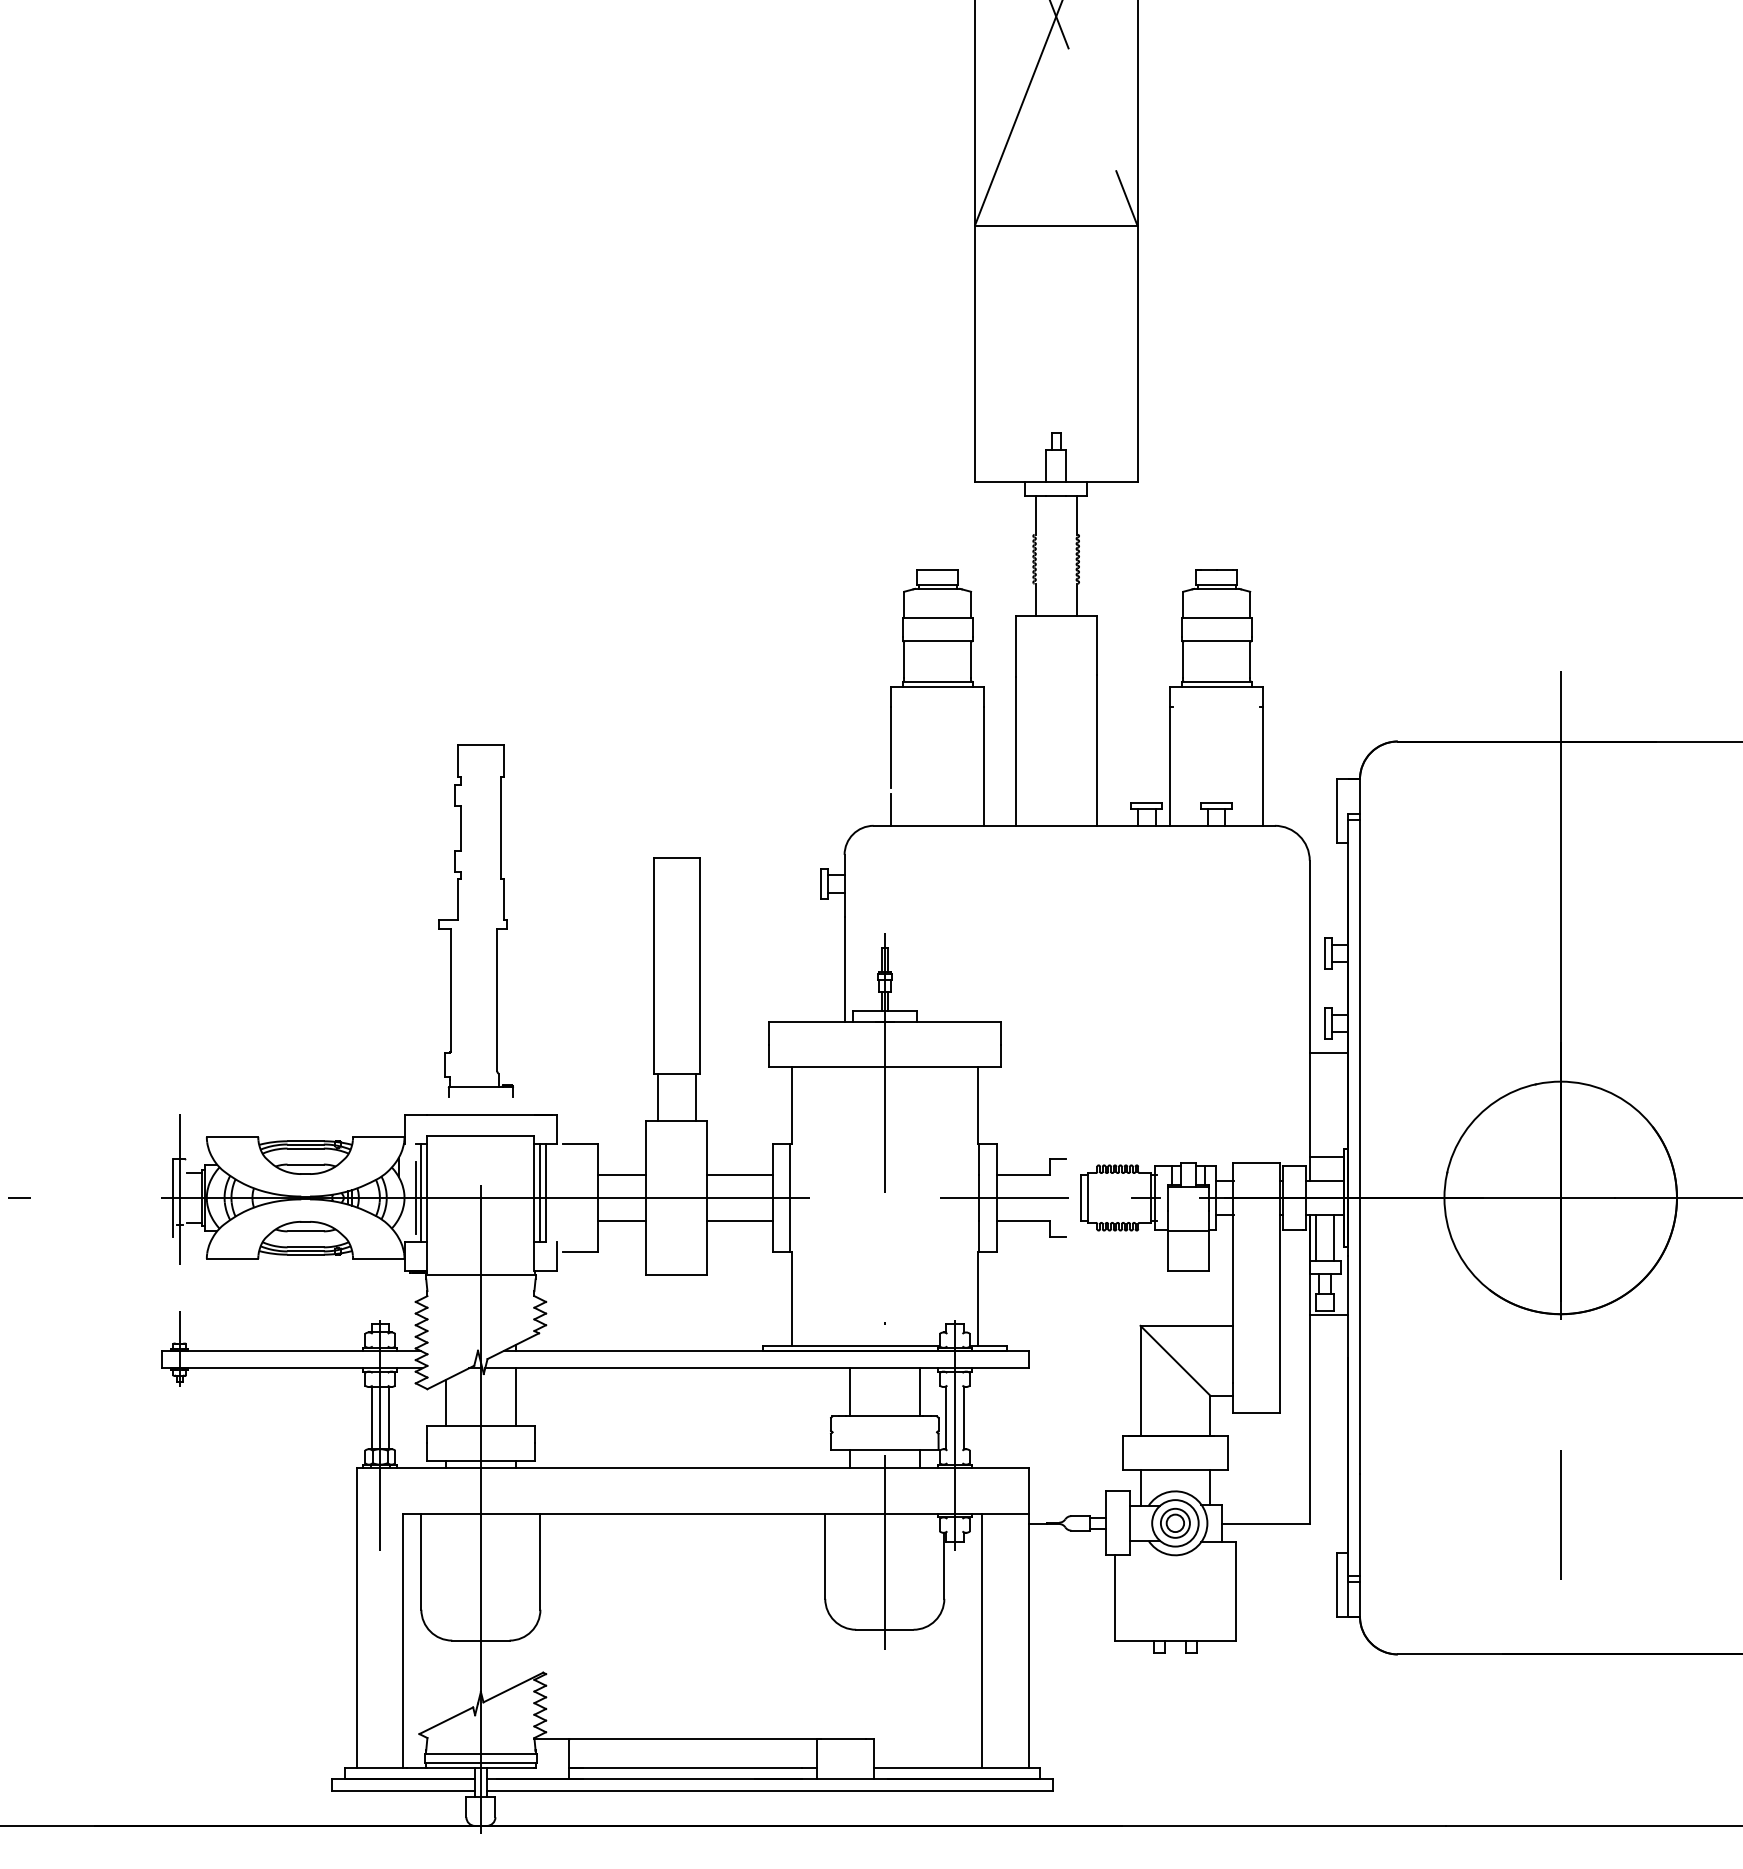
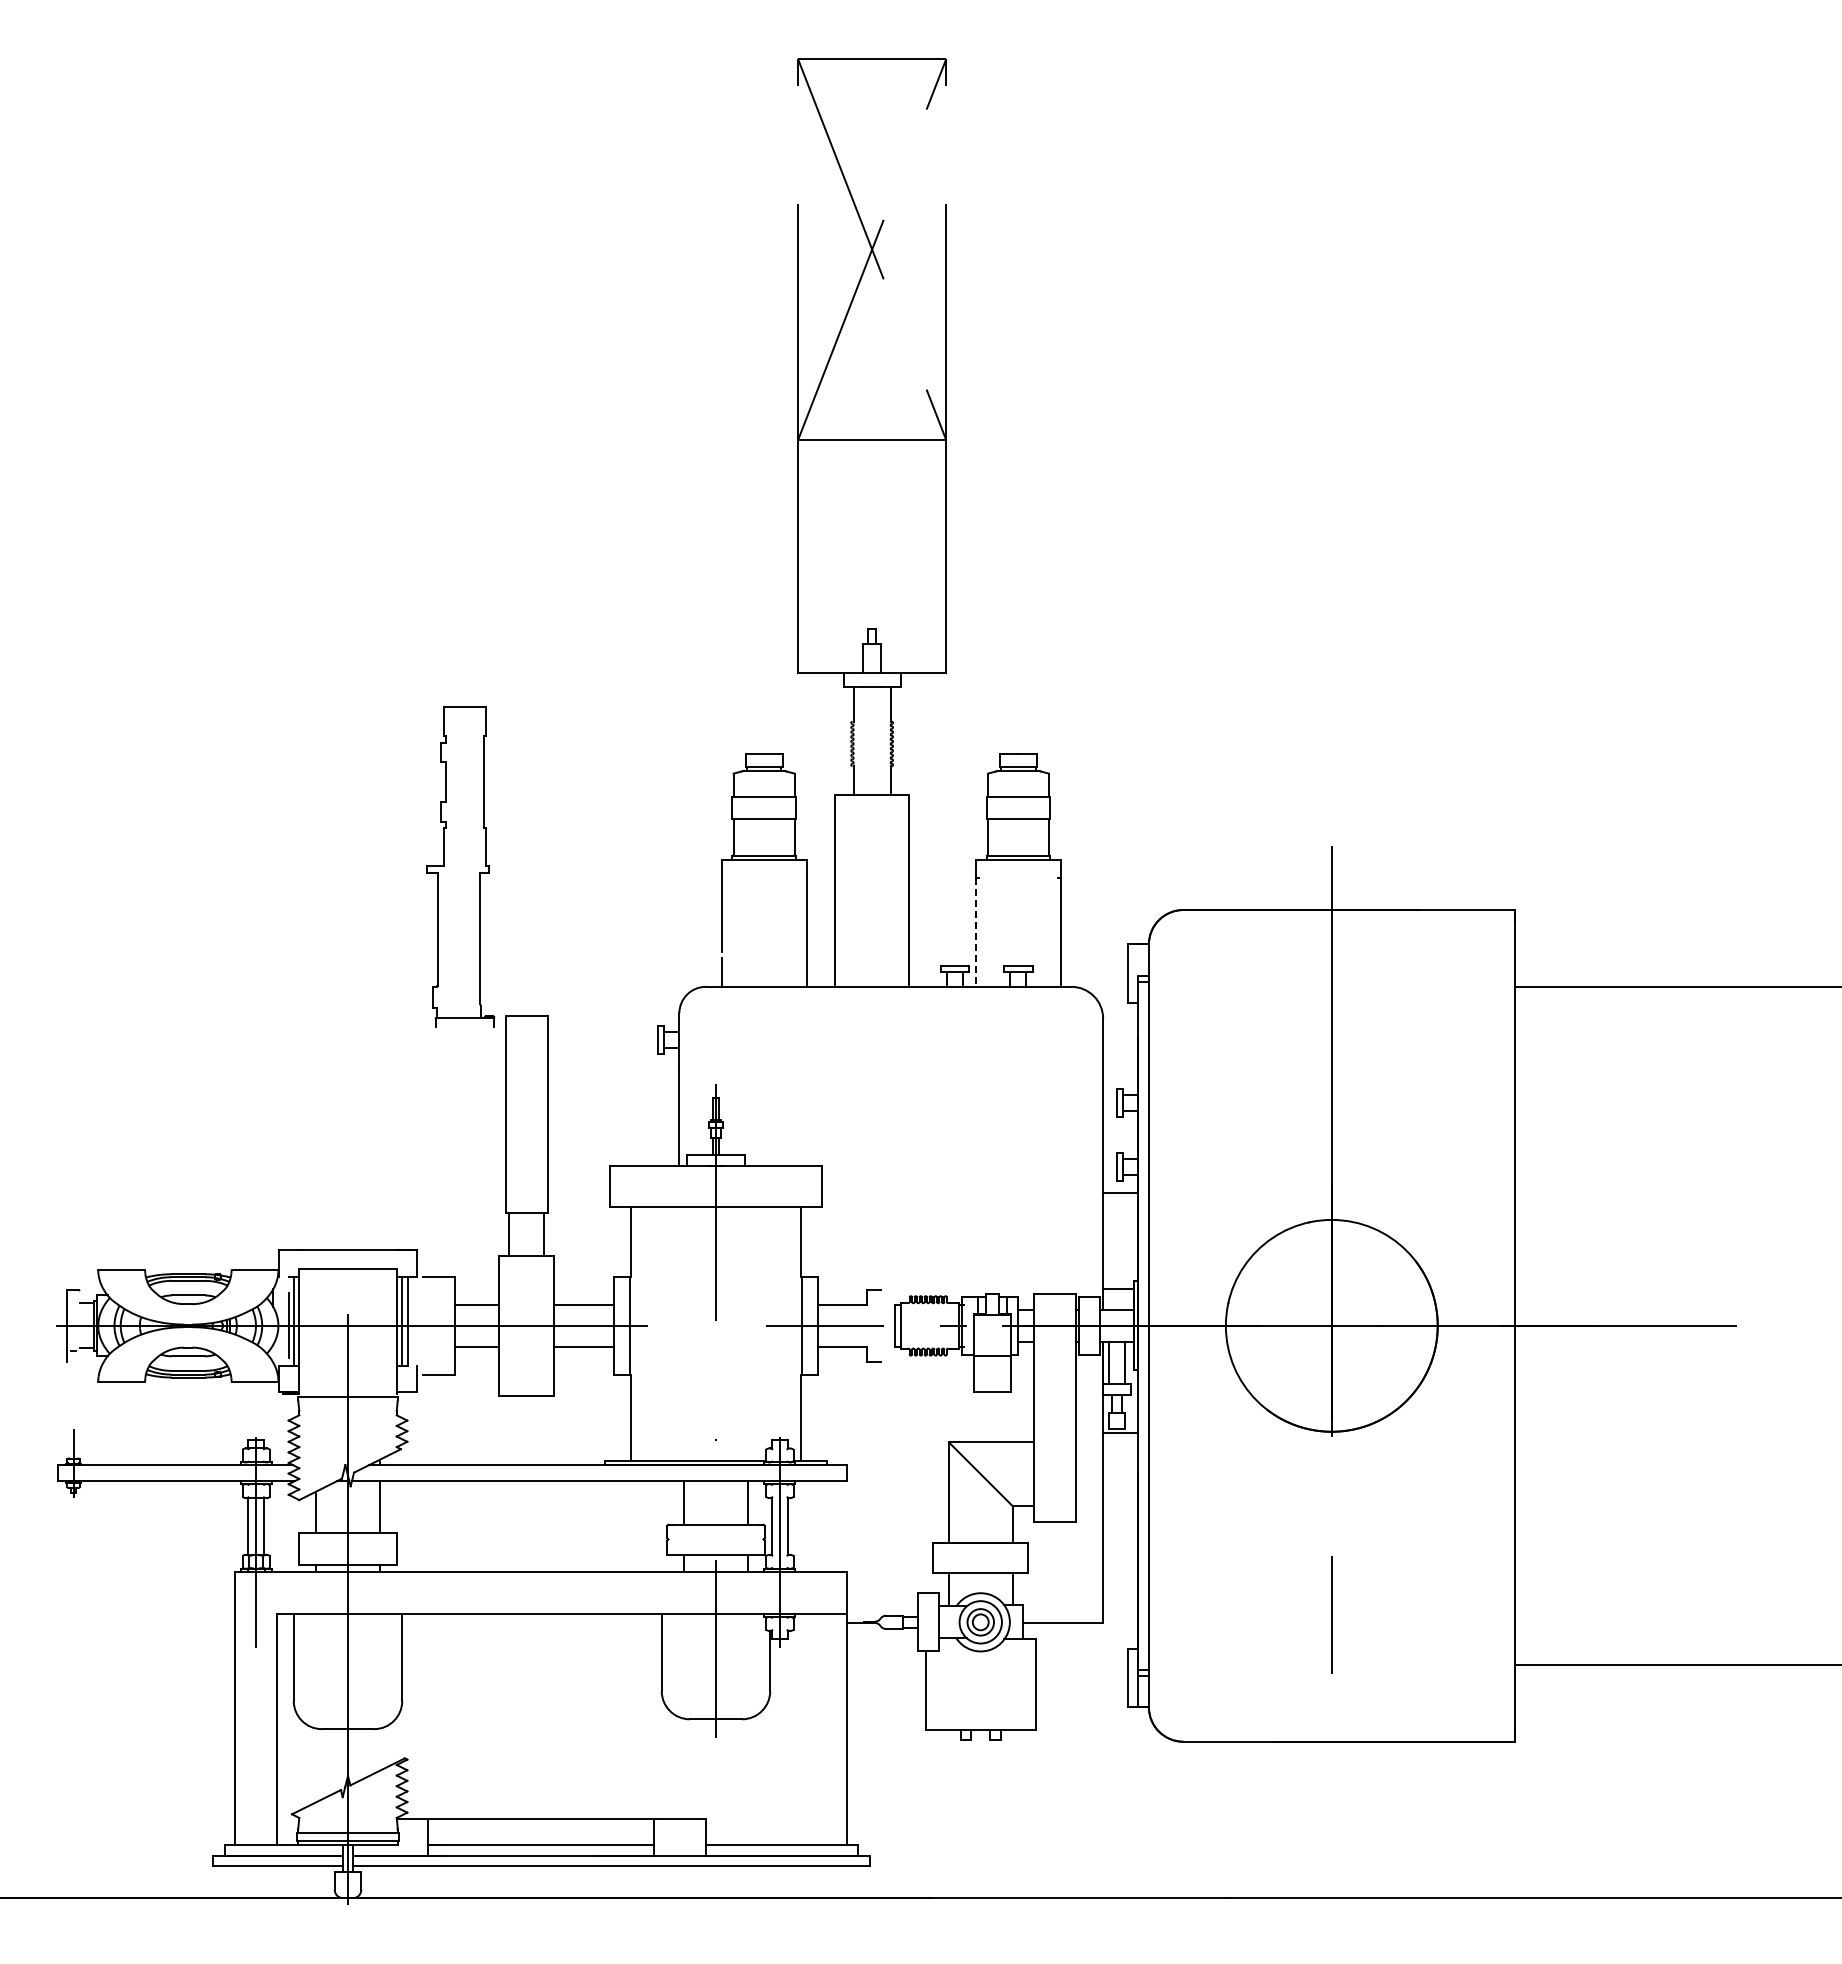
line: (1170, 767) -> (976, 933), solid -> dashed
part: (475, 920) -> (460, 866), moved
line: (179, 1188) -> (73, 1317), removed
line: (981, 1640) -> (804, 1729), removed

